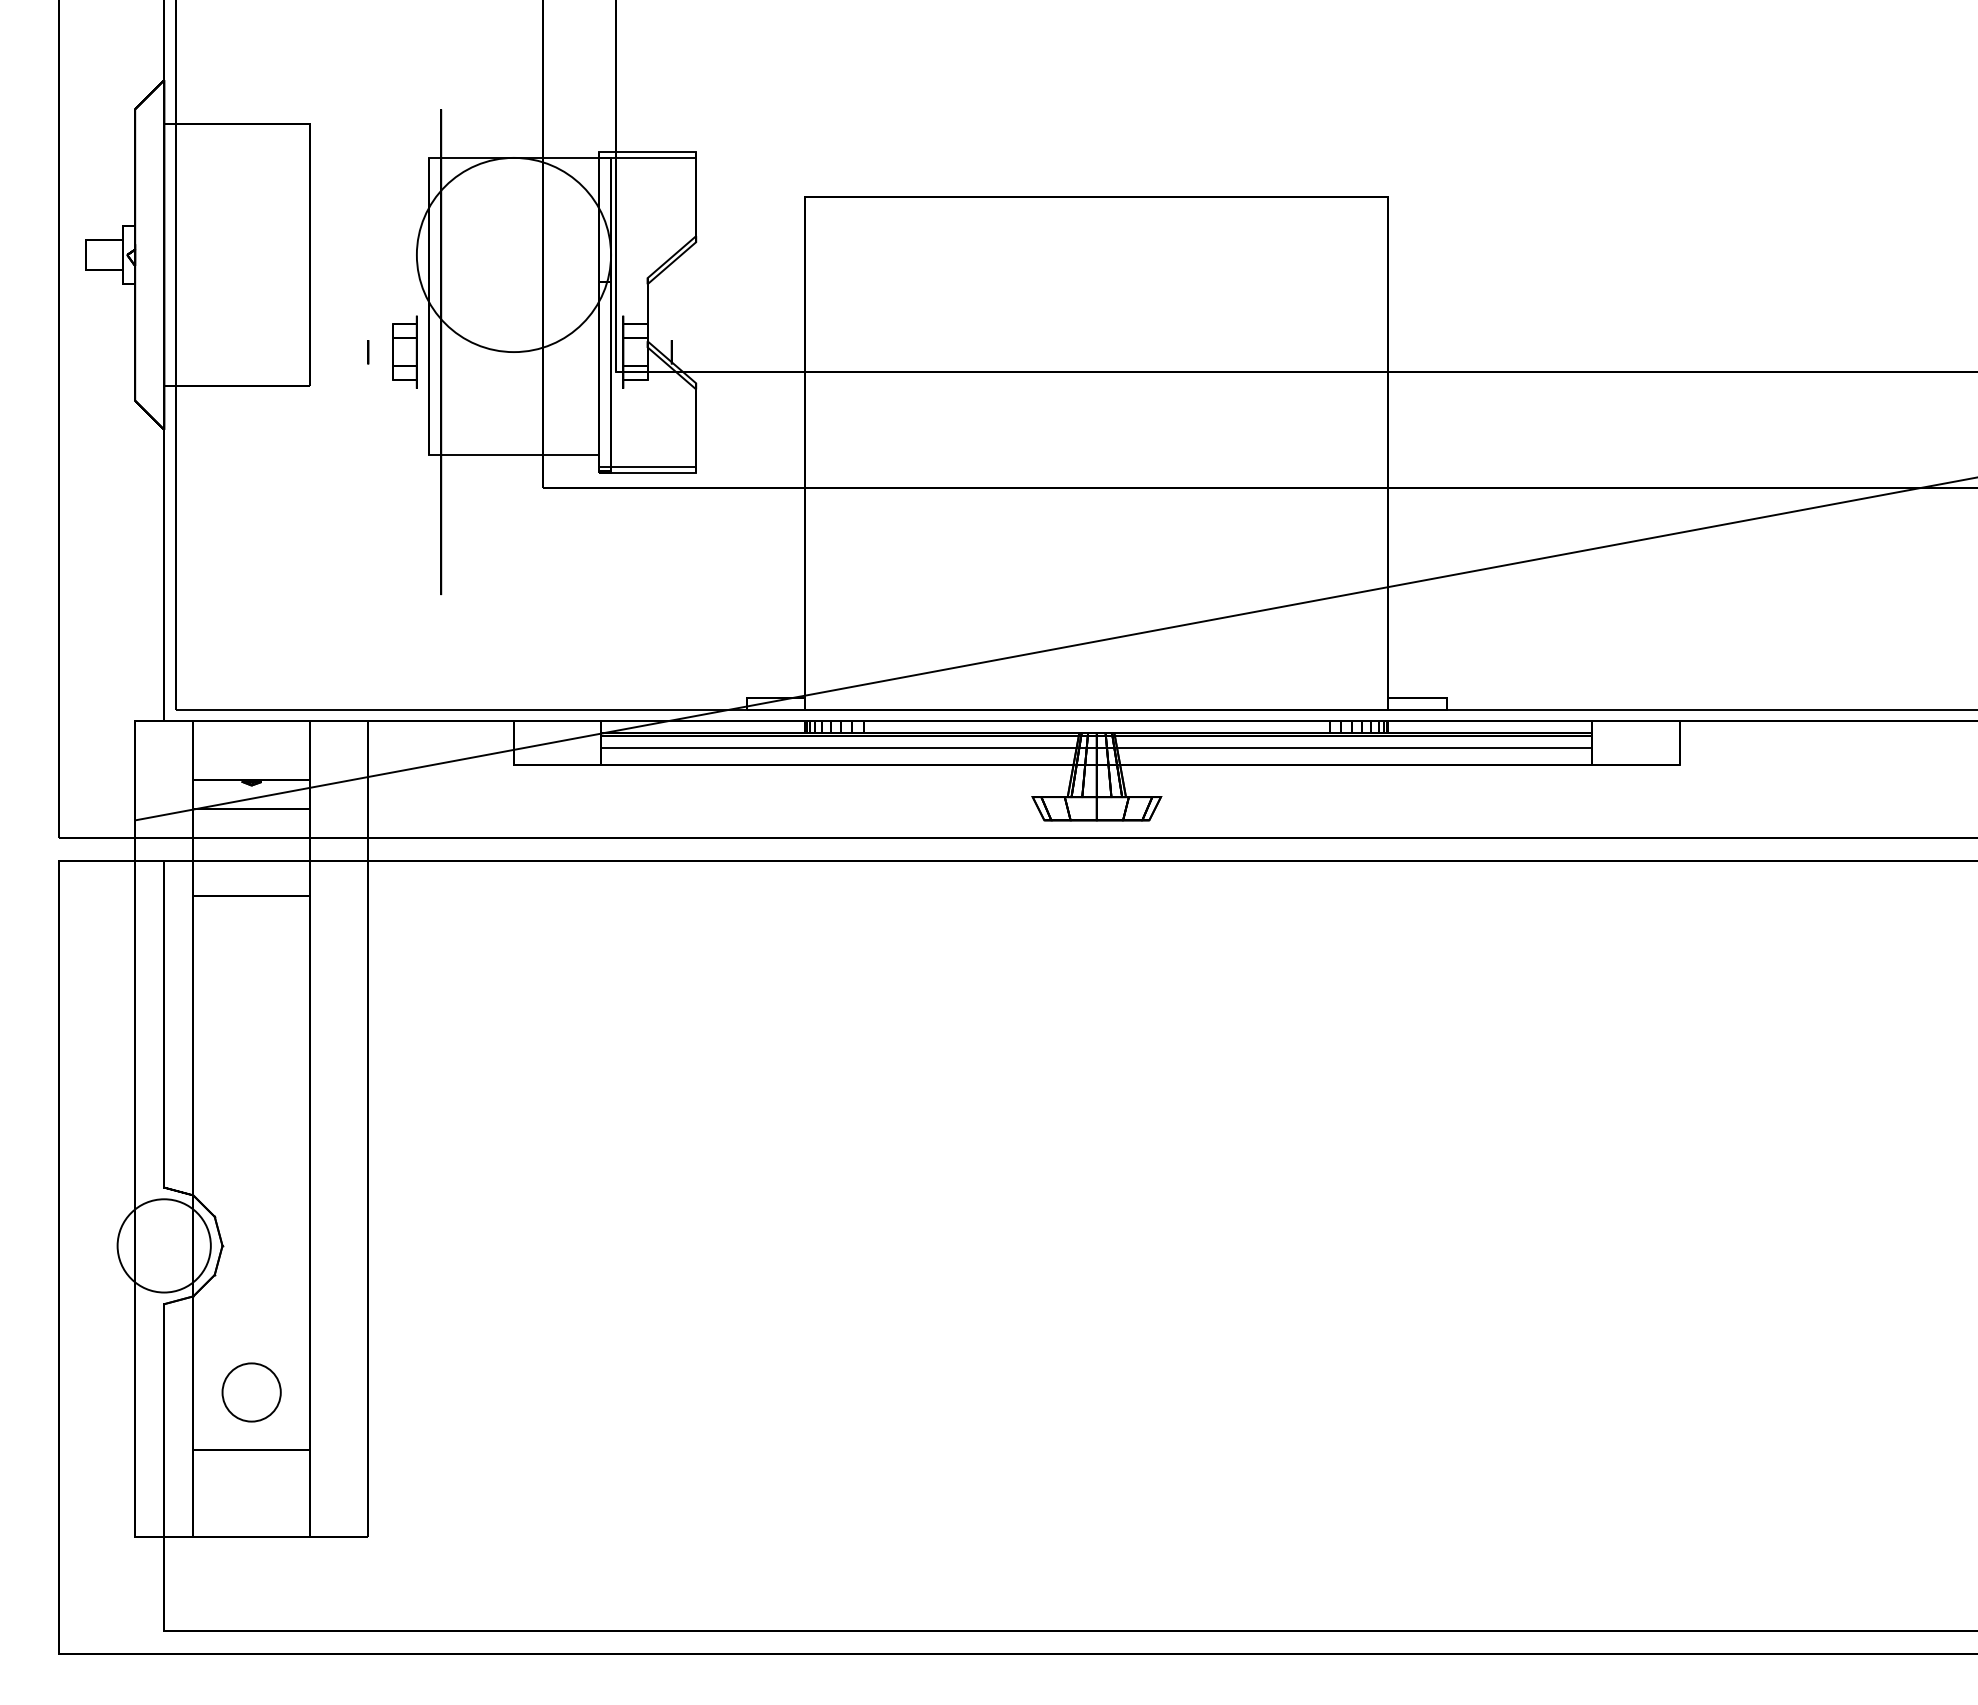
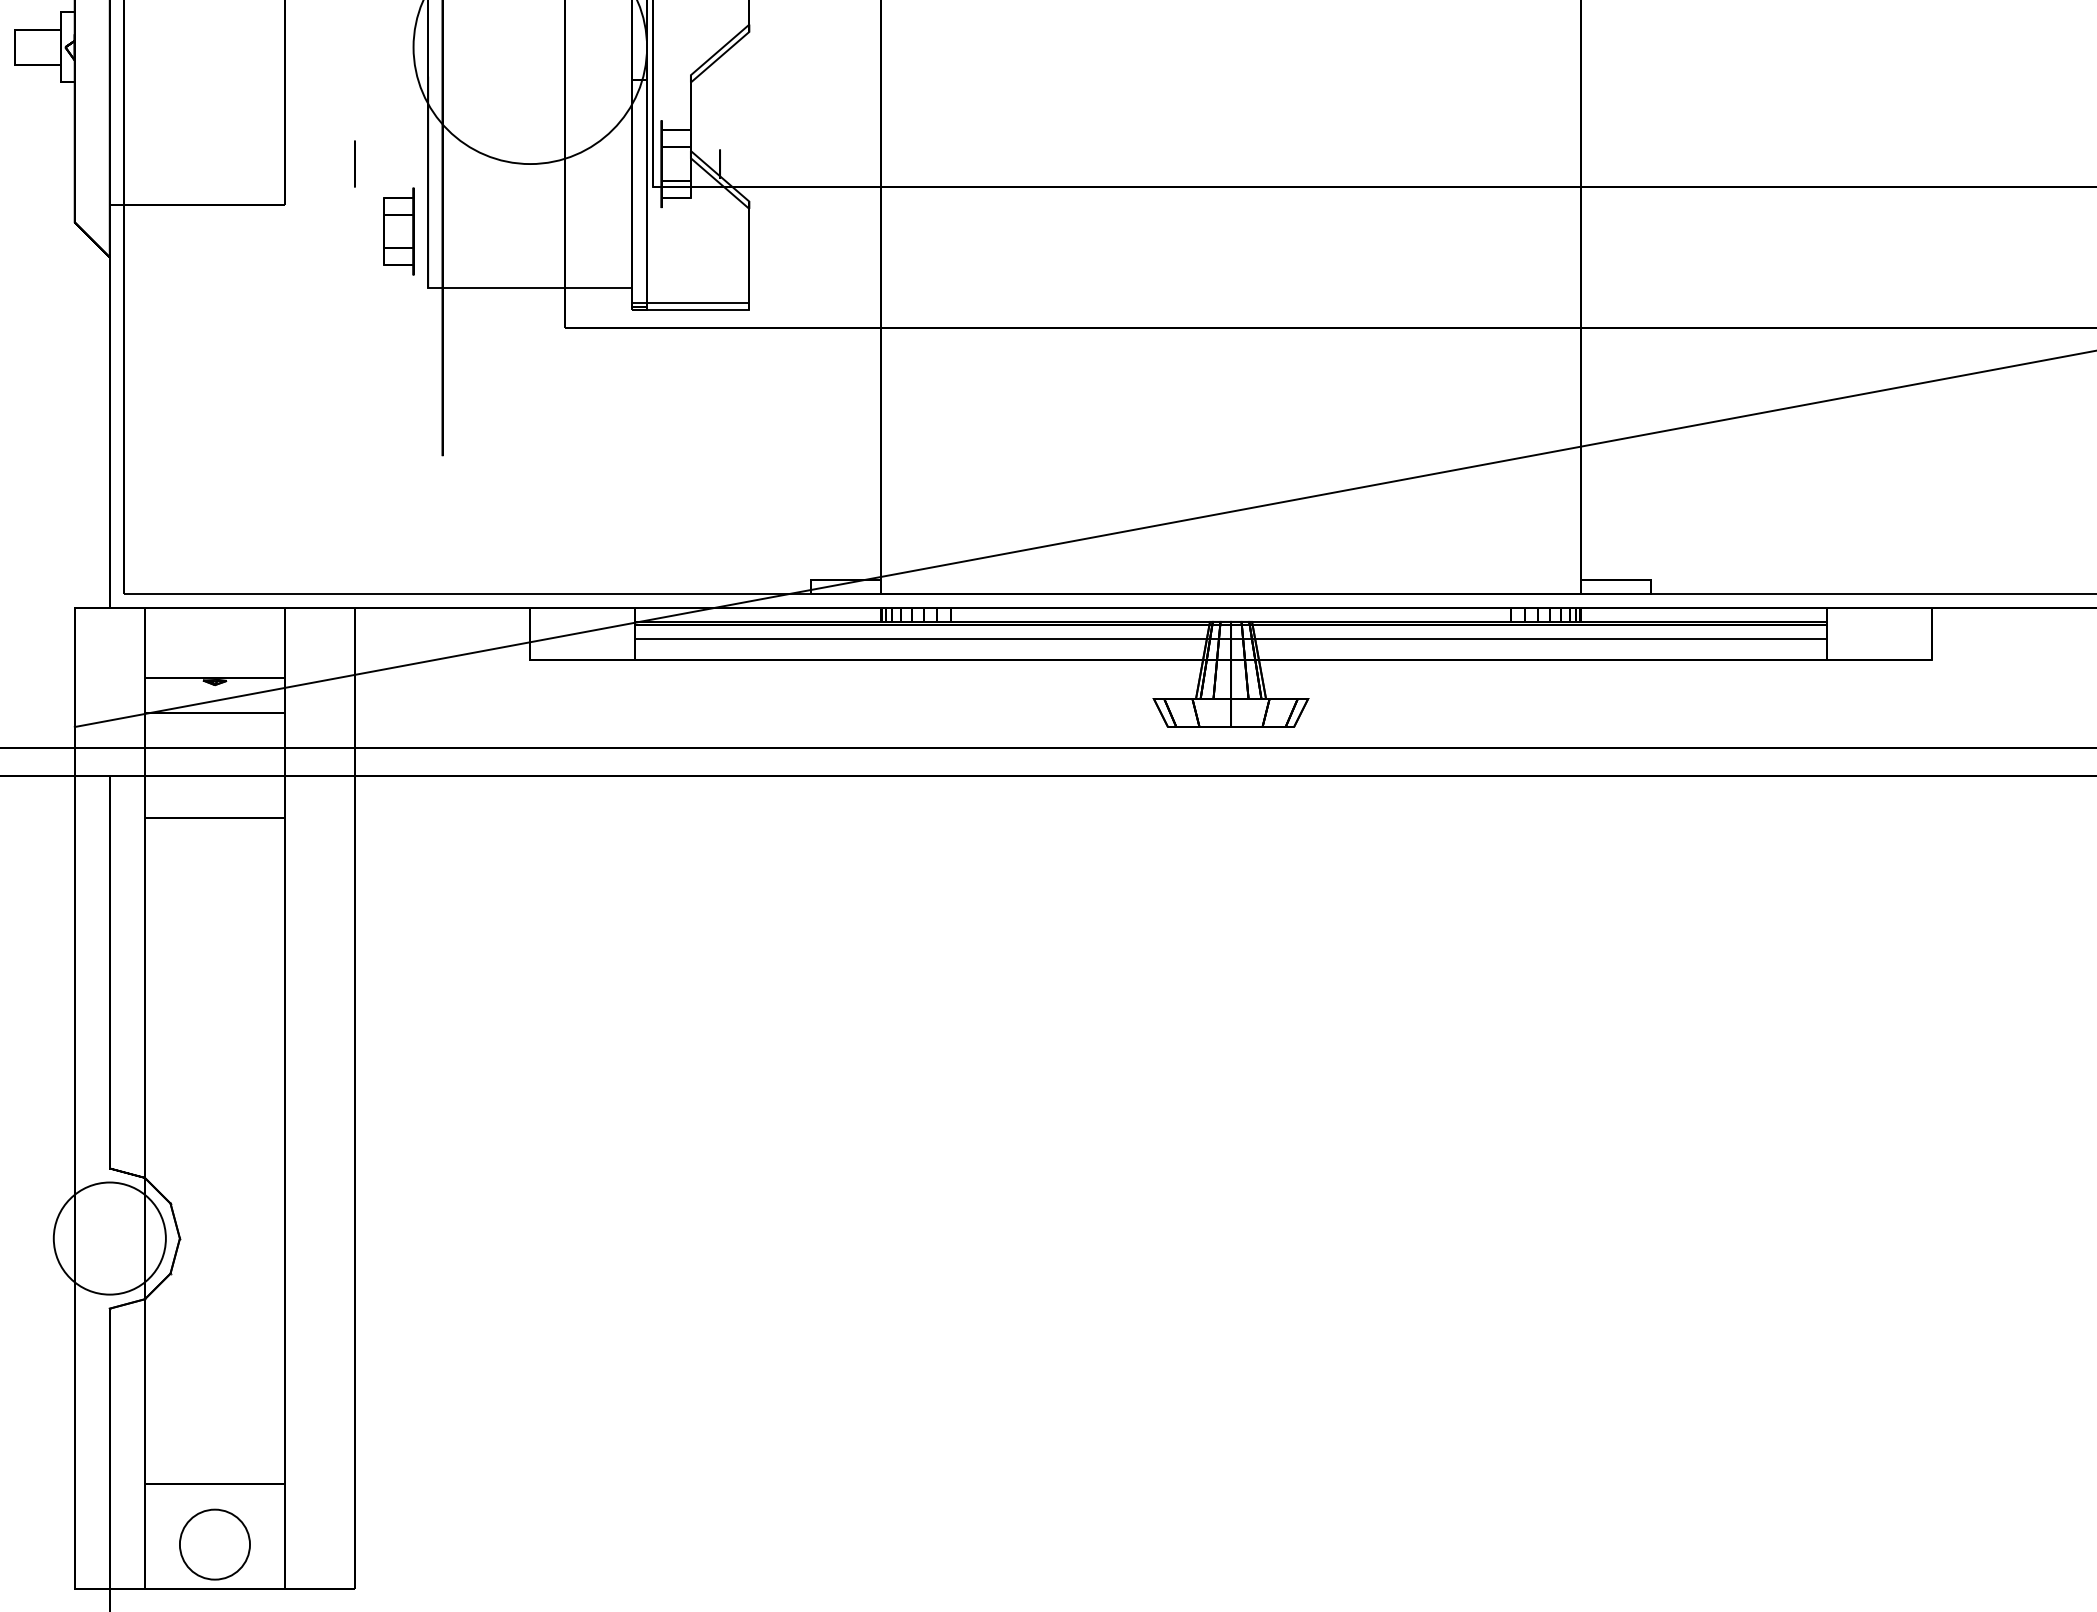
part: (404, 351) -> (398, 230), moved
circle: (368, 352) -> (355, 164), size x1.6
circle: (251, 1392) -> (214, 1544), moved

